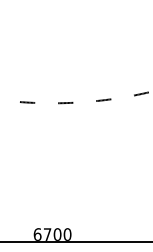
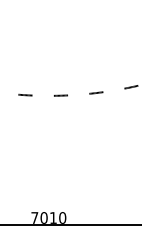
text: (48, 234) -> (44, 217), 6700 -> 7010

